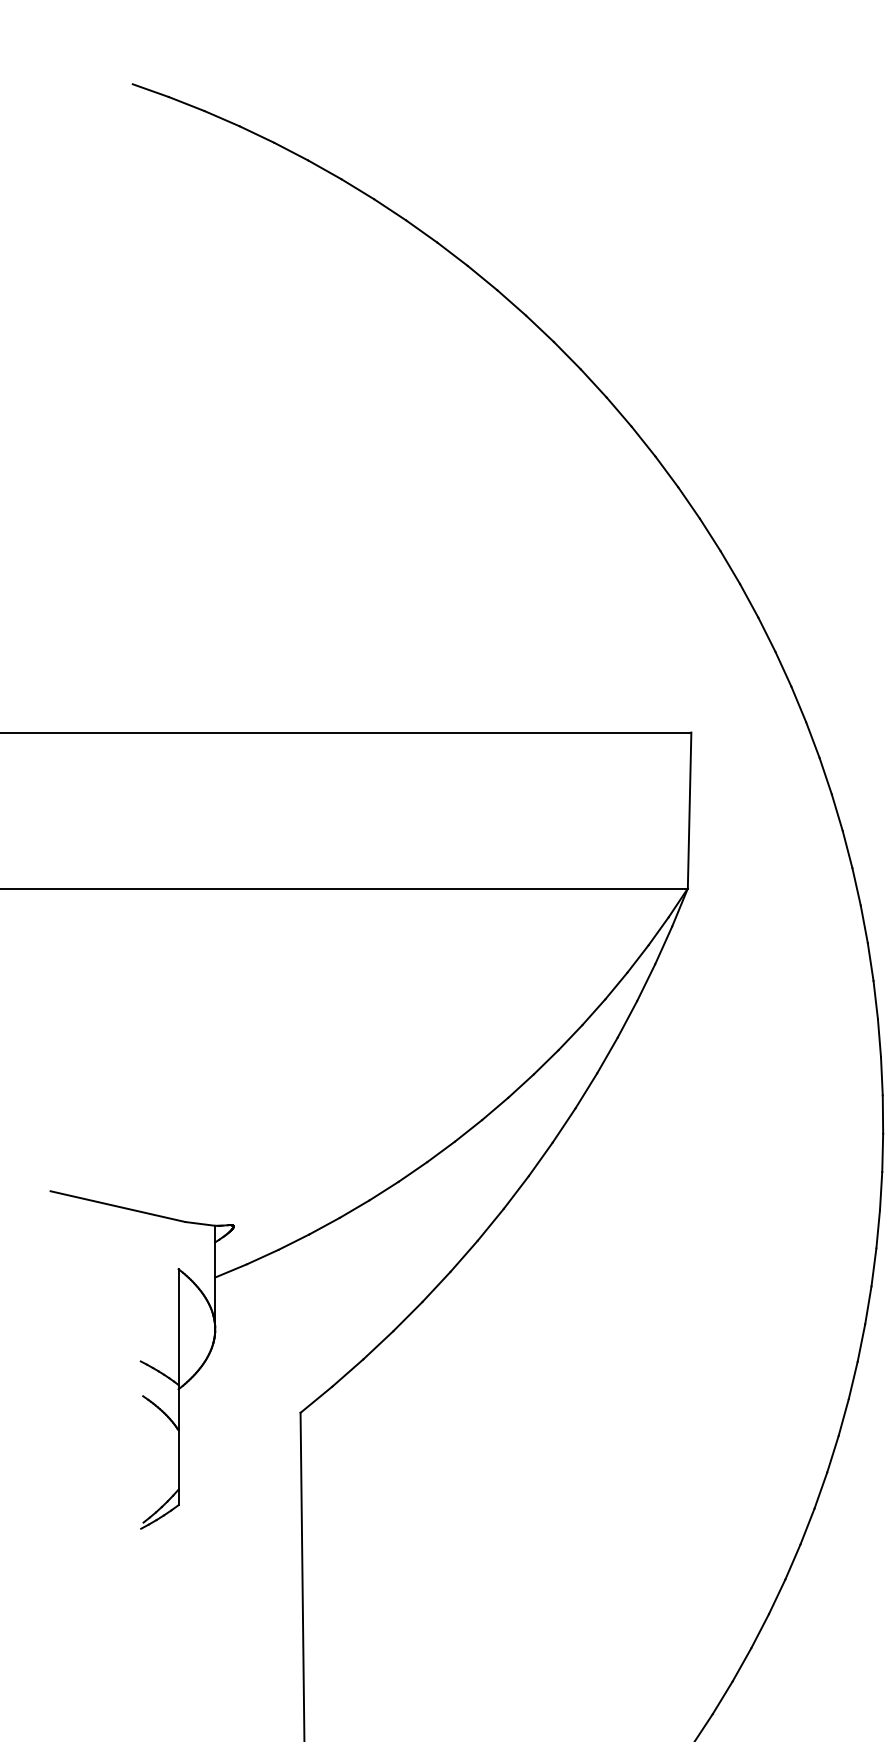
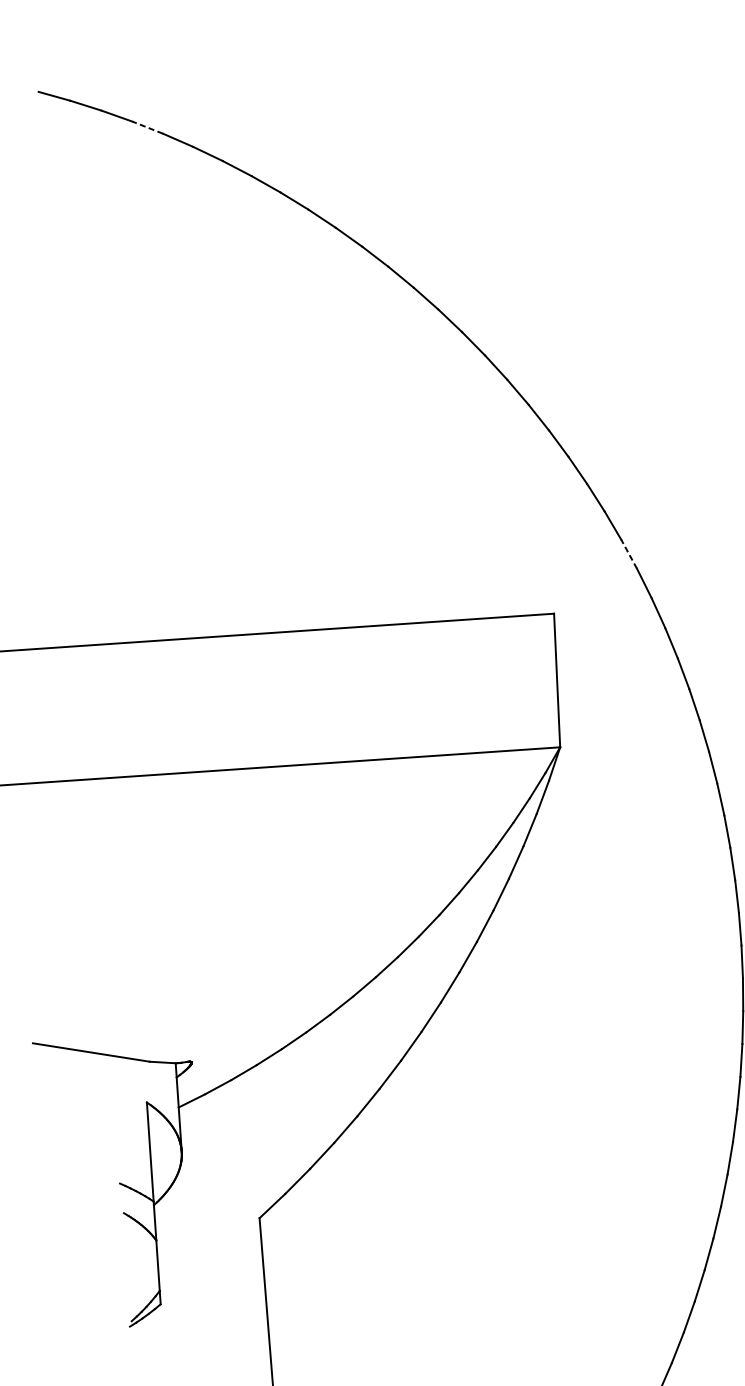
line: (256, 134) -> (147, 127), solid -> dashed
line: (783, 668) -> (629, 553), solid -> dashed

